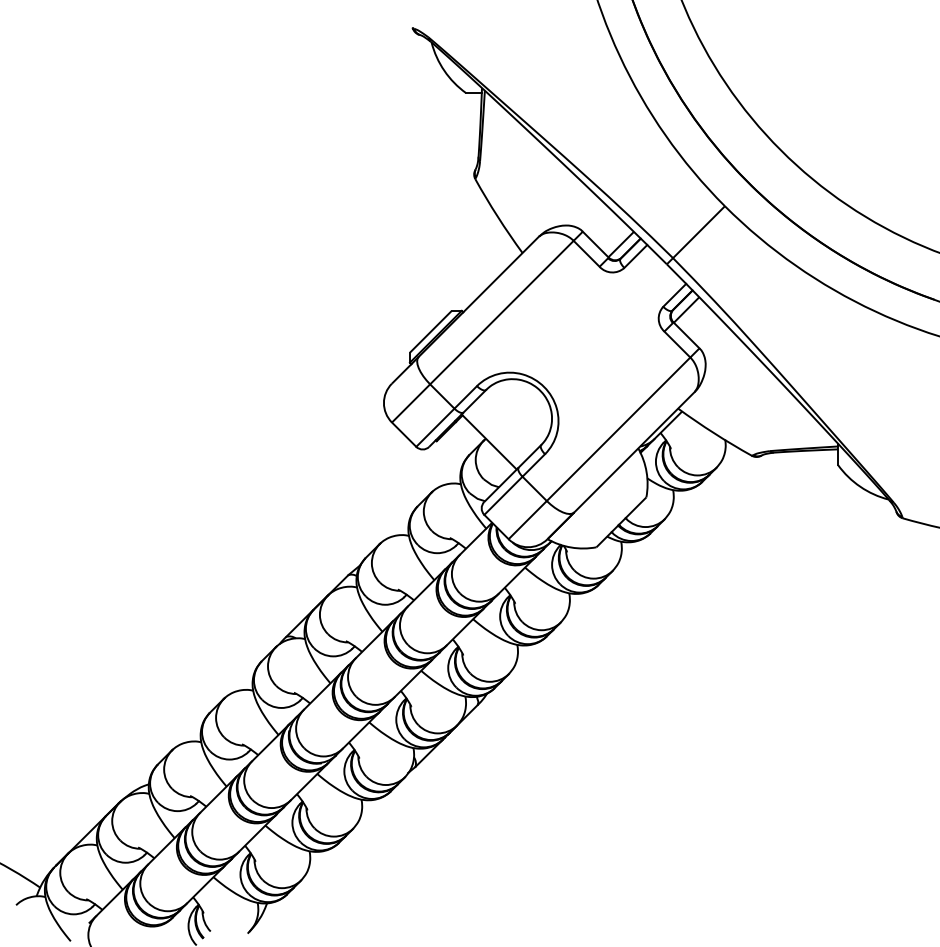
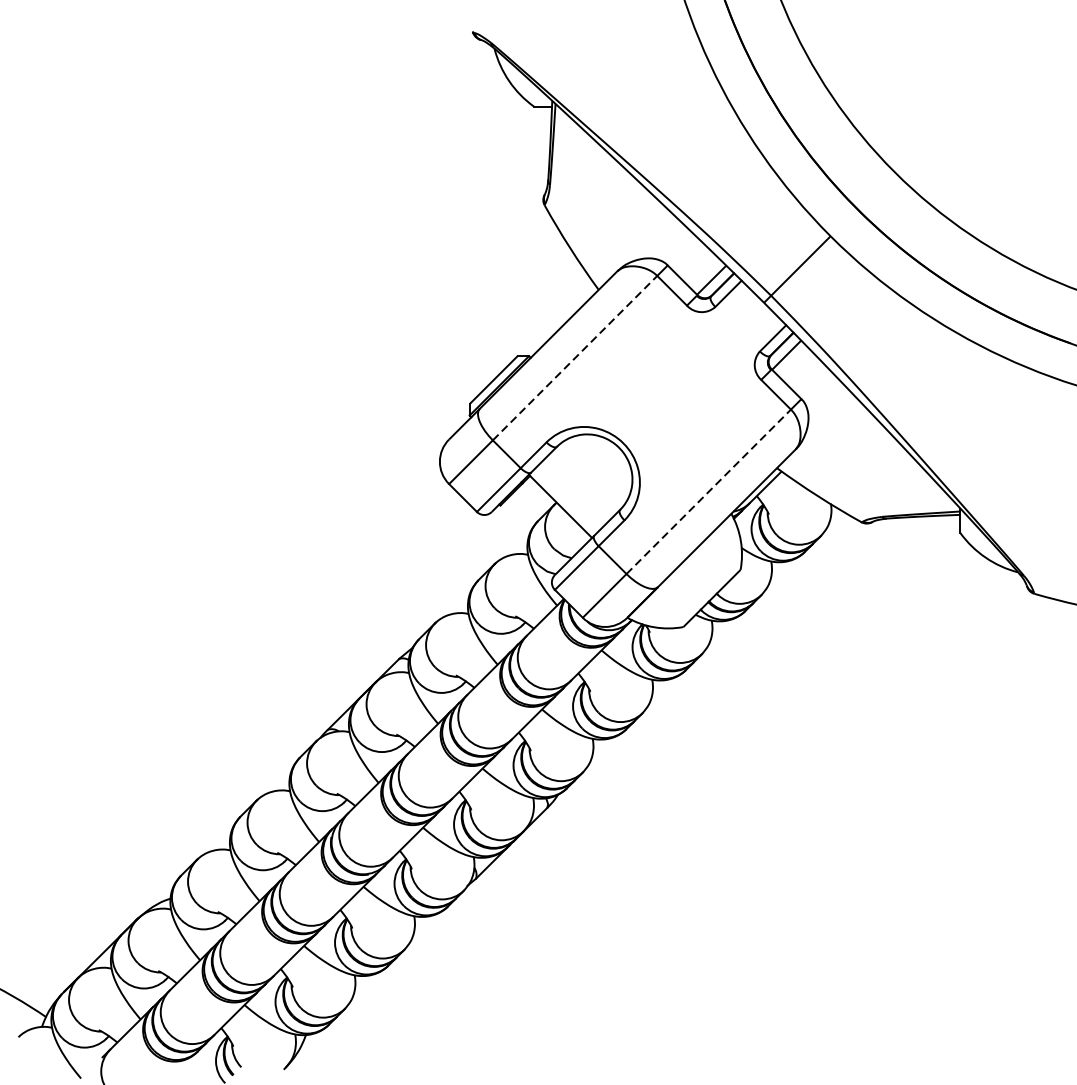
line: (502, 312) -> (575, 358), solid -> dashed
line: (618, 428) -> (708, 490), solid -> dashed

